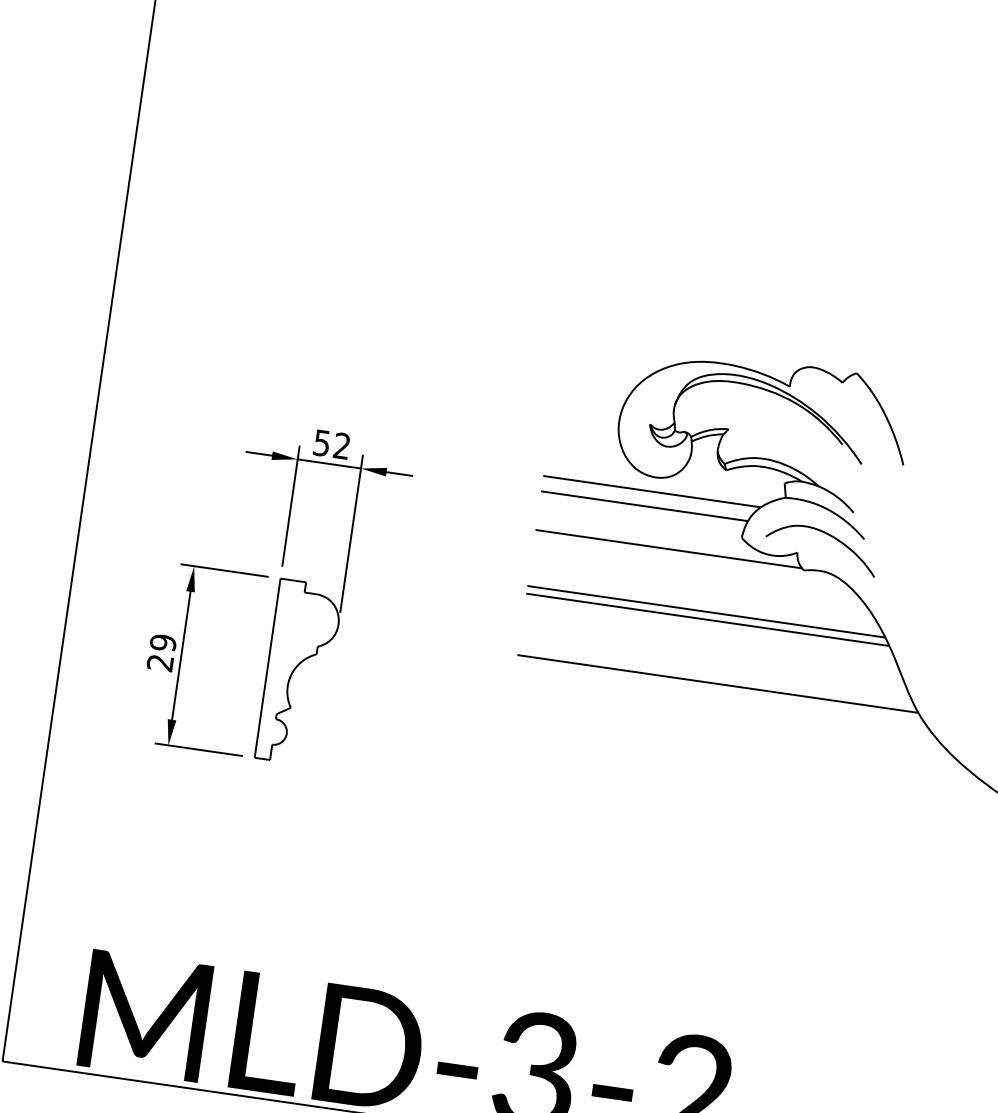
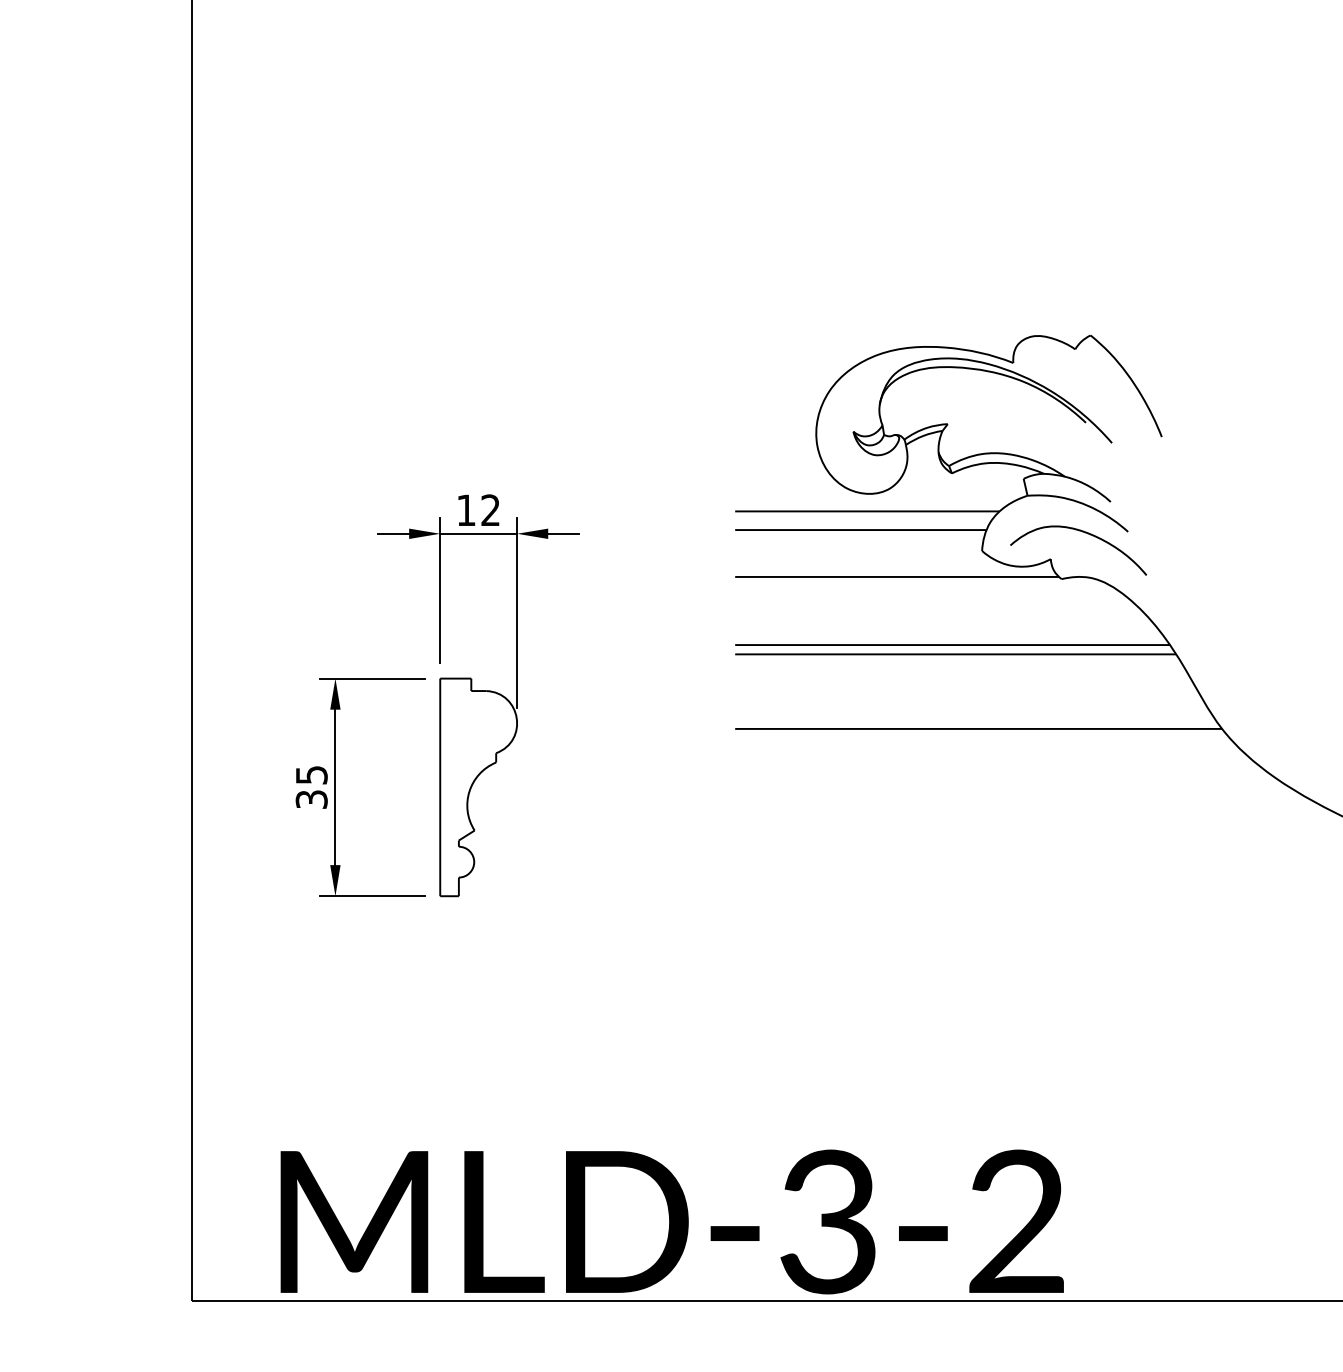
text: (322, 443) -> (466, 510), 52 -> 12
text: (161, 652) -> (311, 786), 29 -> 35

